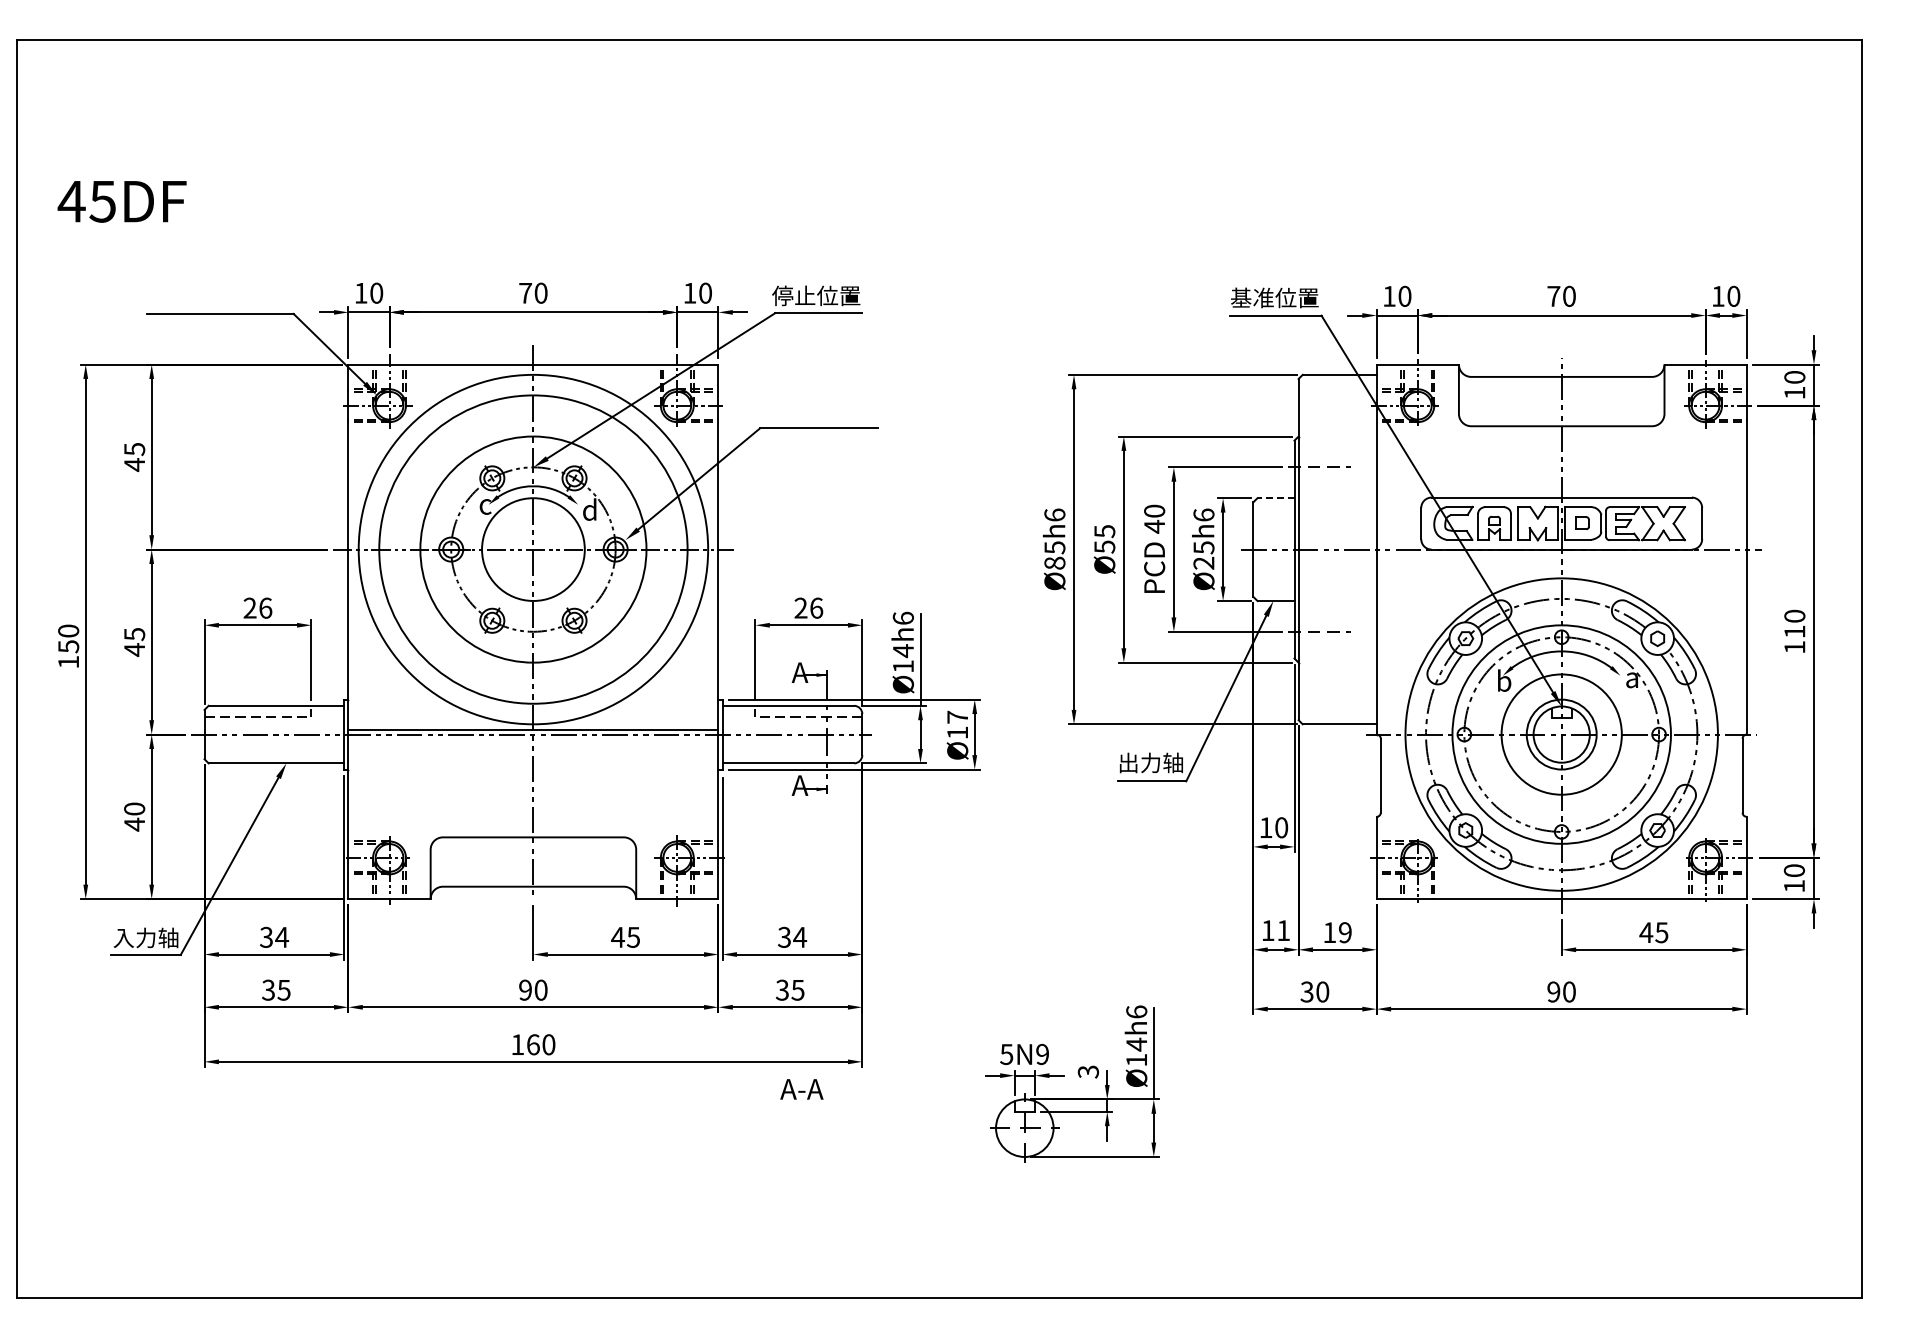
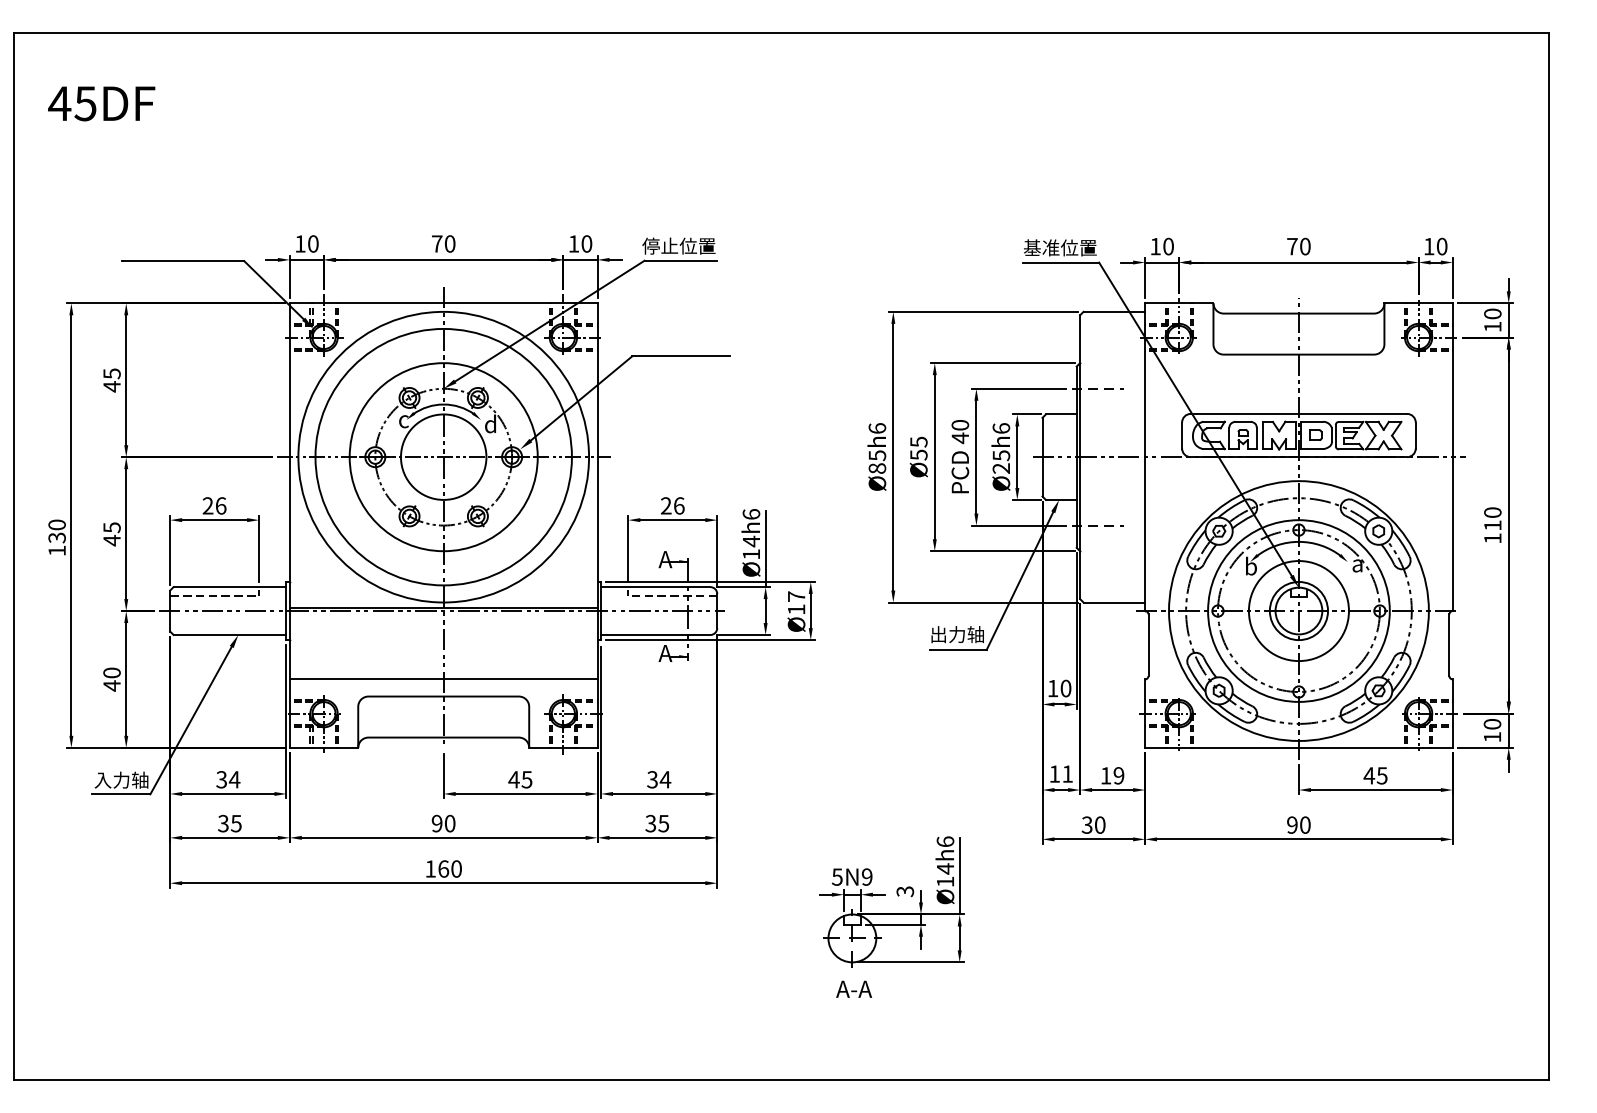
text: (121, 201) -> (101, 103), moved
line: (1275, 498) -> (1060, 414), dashed -> solid
text: (68, 646) -> (57, 537), 150 -> 130
line: (533, 816) -> (443, 679), added
text: (801, 1089) -> (853, 989), moved

